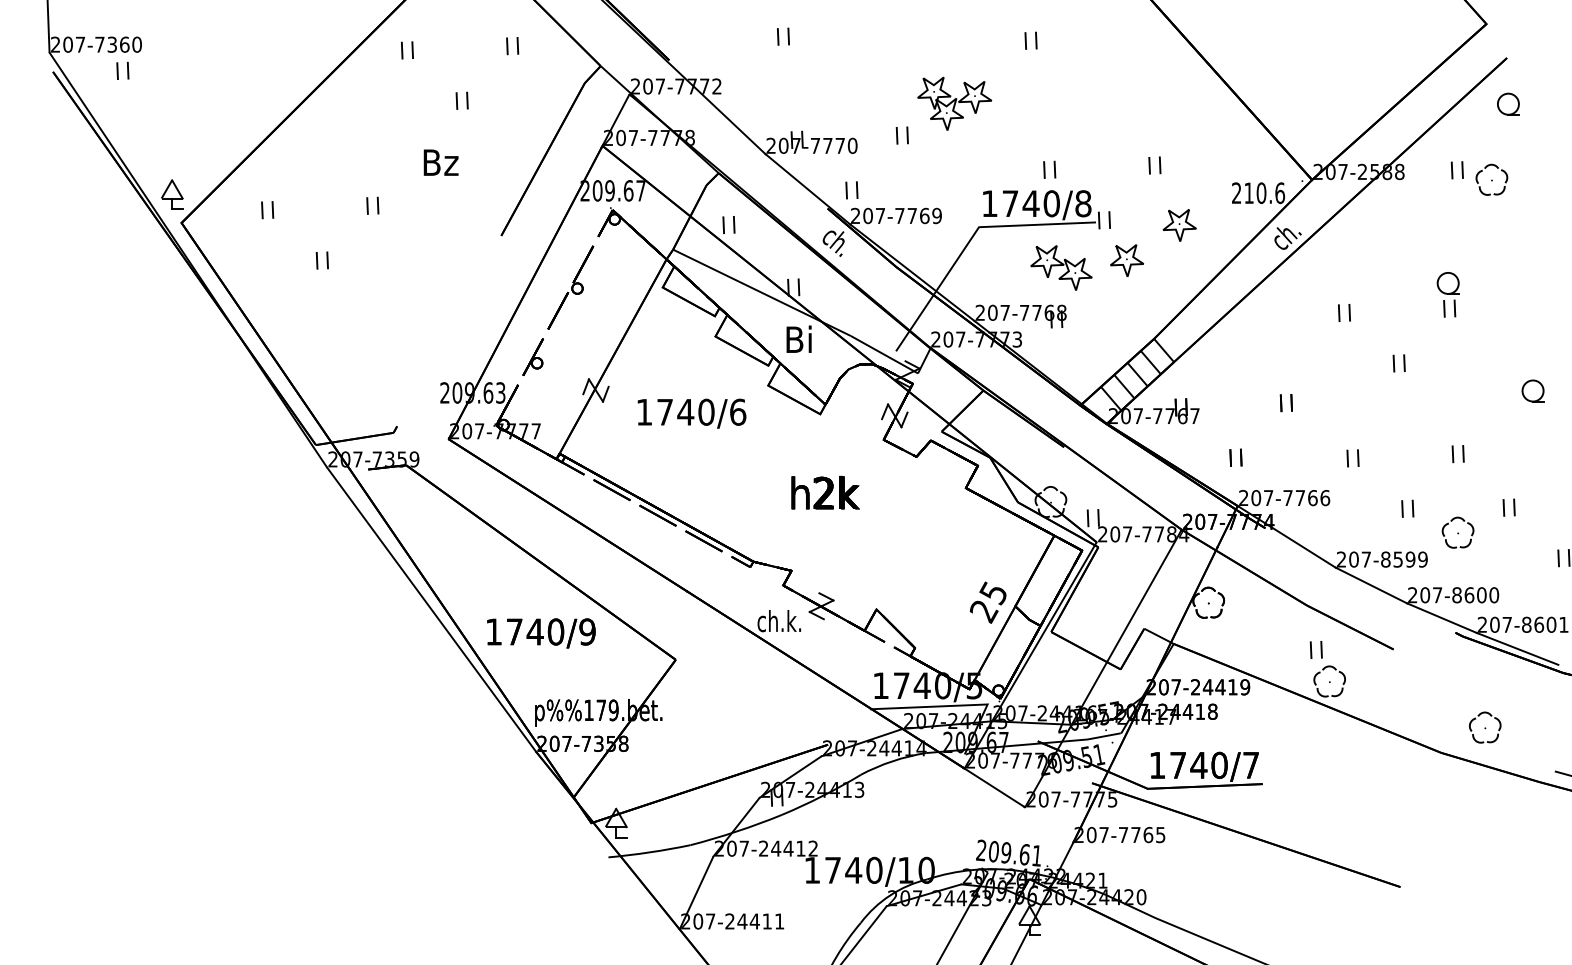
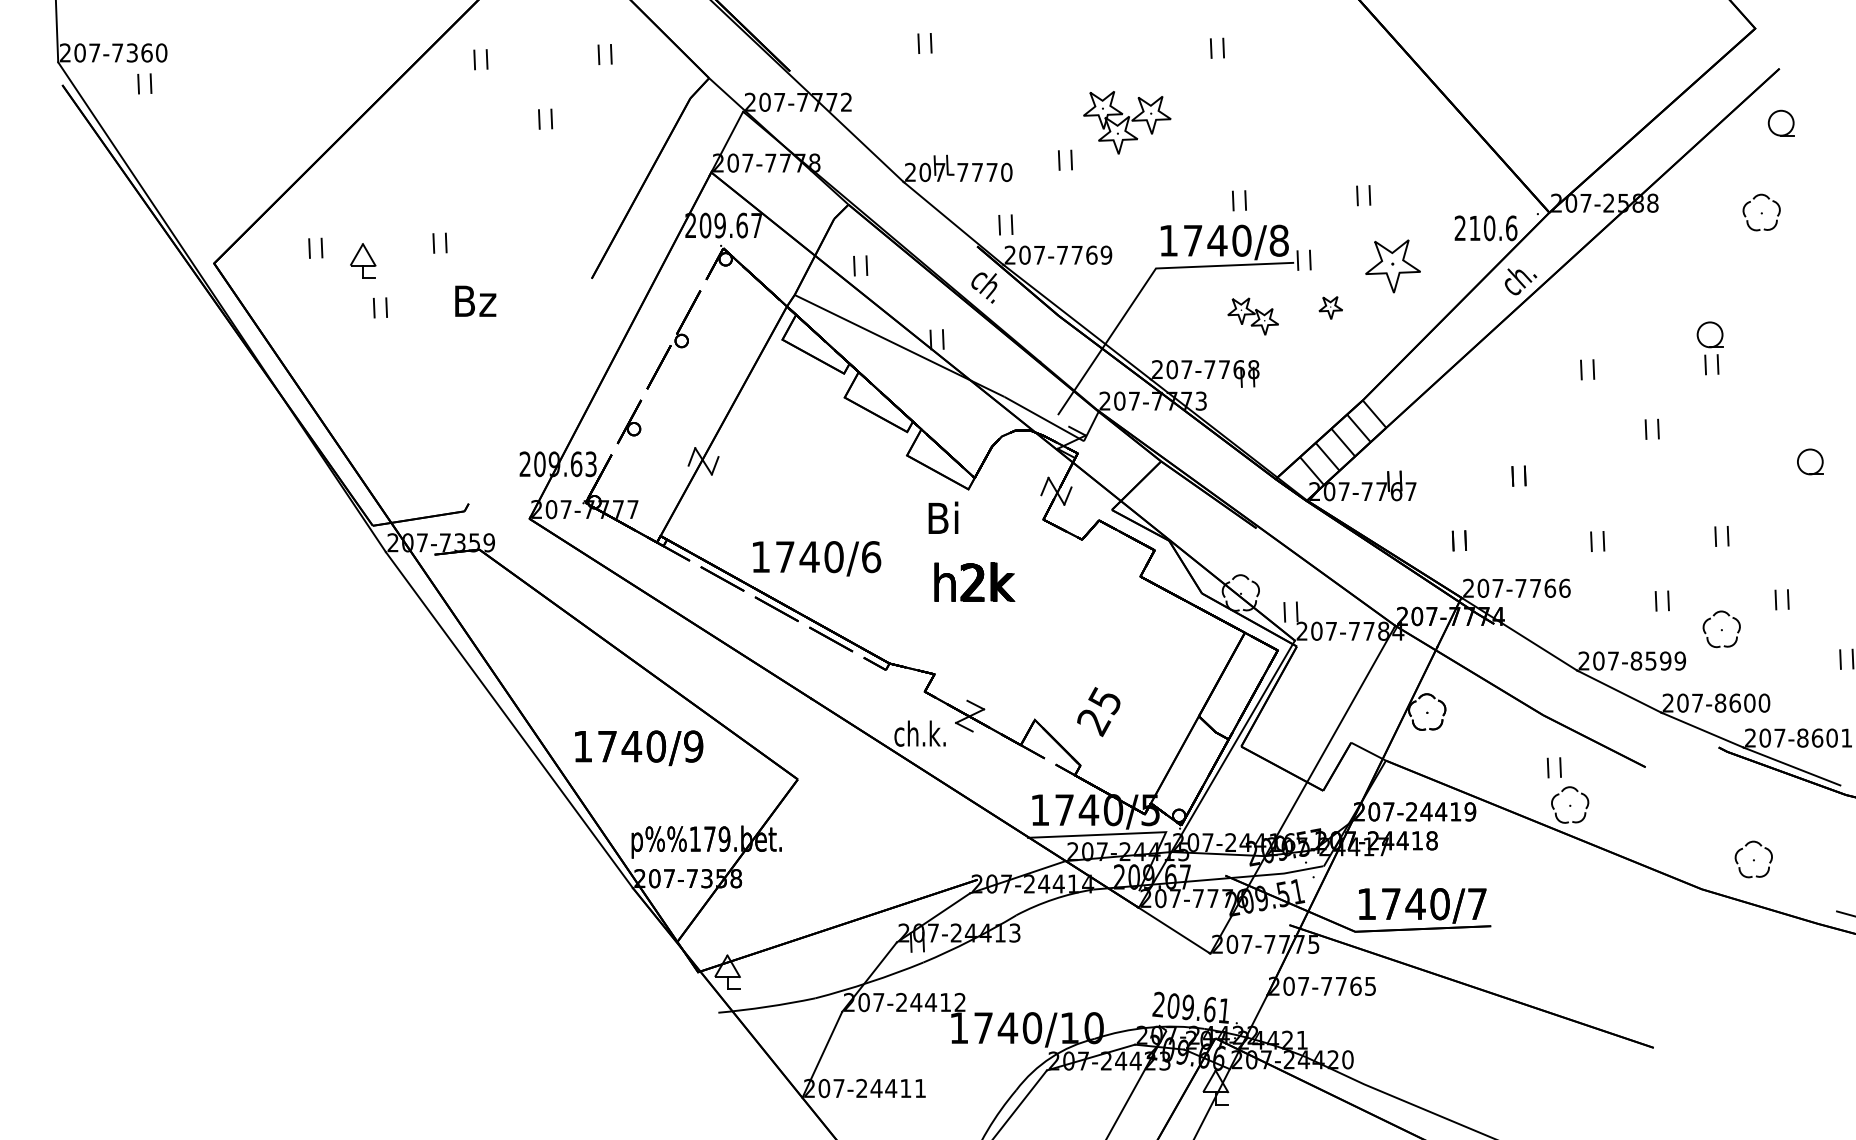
text: (440, 162) -> (475, 300), moved
part: (1457, 169) -> (1720, 200), removed
part: (172, 194) -> (363, 260), moved
part: (1179, 225) -> (1392, 266), size x1.4
part: (1126, 260) -> (1330, 307), size x0.6
part: (1060, 267) -> (1252, 316), size x0.7
text: (799, 338) -> (943, 517), moved
text: (692, 413) -> (817, 558), moved
text: (987, 603) -> (1098, 712), moved

